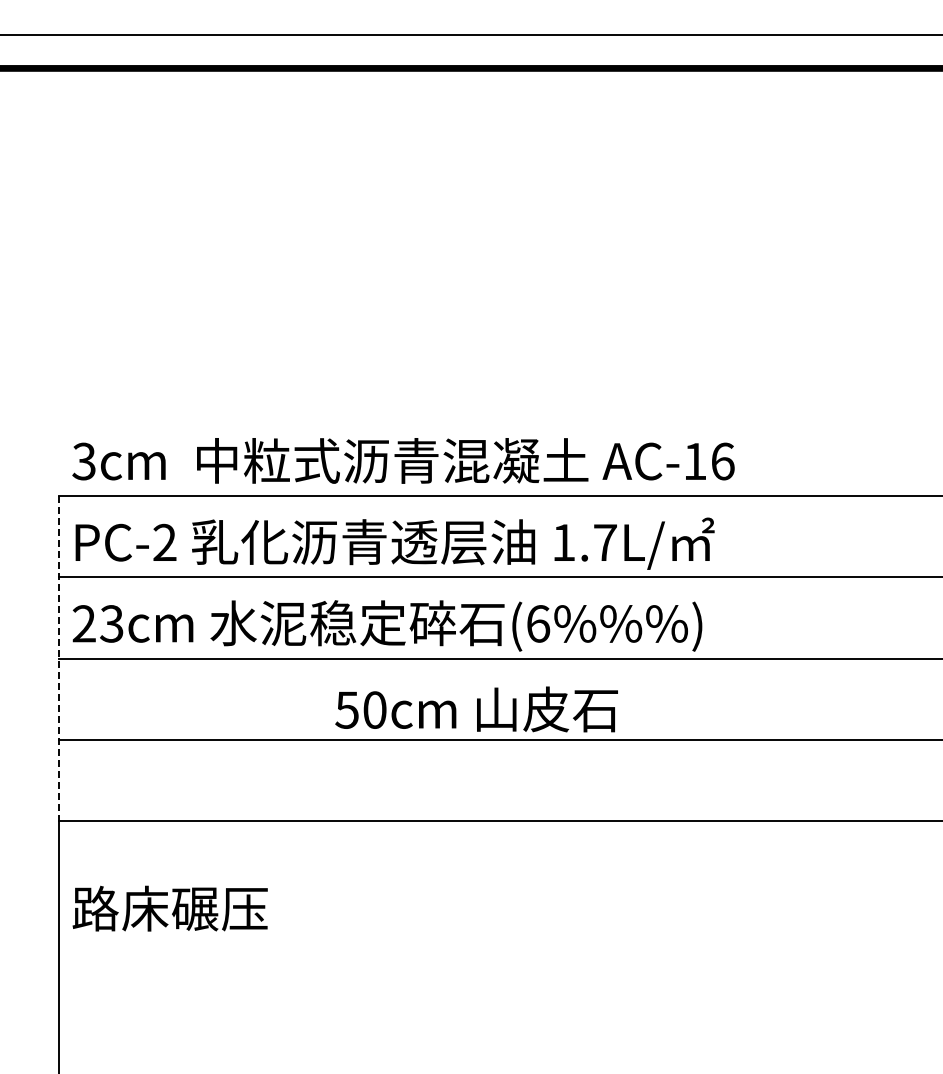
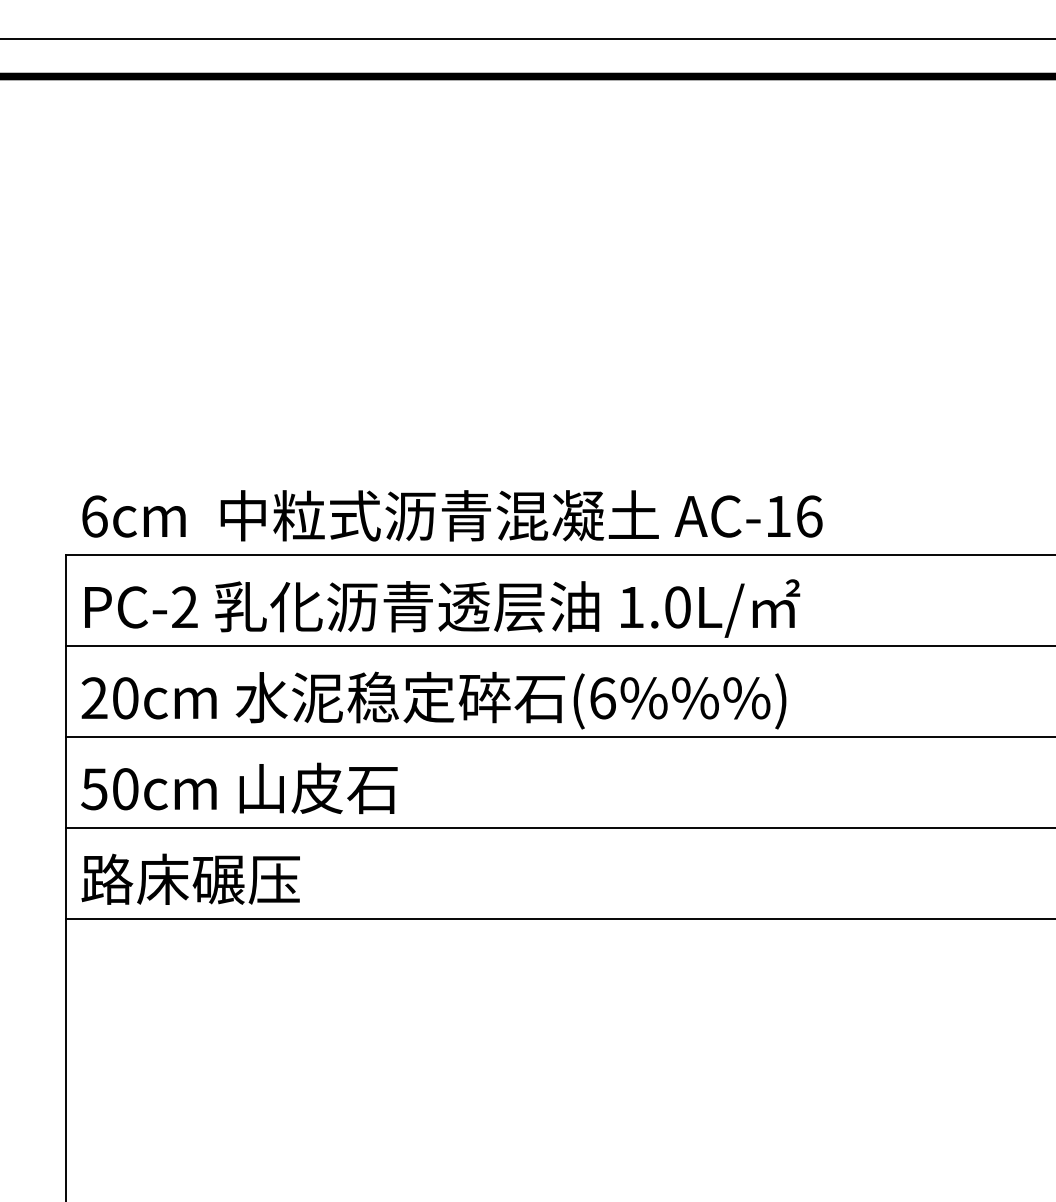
text: (84, 461) -> (94, 516), 3cm -> 6cm
text: (605, 542) -> (677, 607), 1.7L/ -> 1.0L/
text: (111, 623) -> (125, 697), 23cm -> 20cm
line: (58, 659) -> (65, 738), dashed -> solid
text: (476, 709) -> (239, 788), moved
text: (169, 908) -> (189, 879), moved

